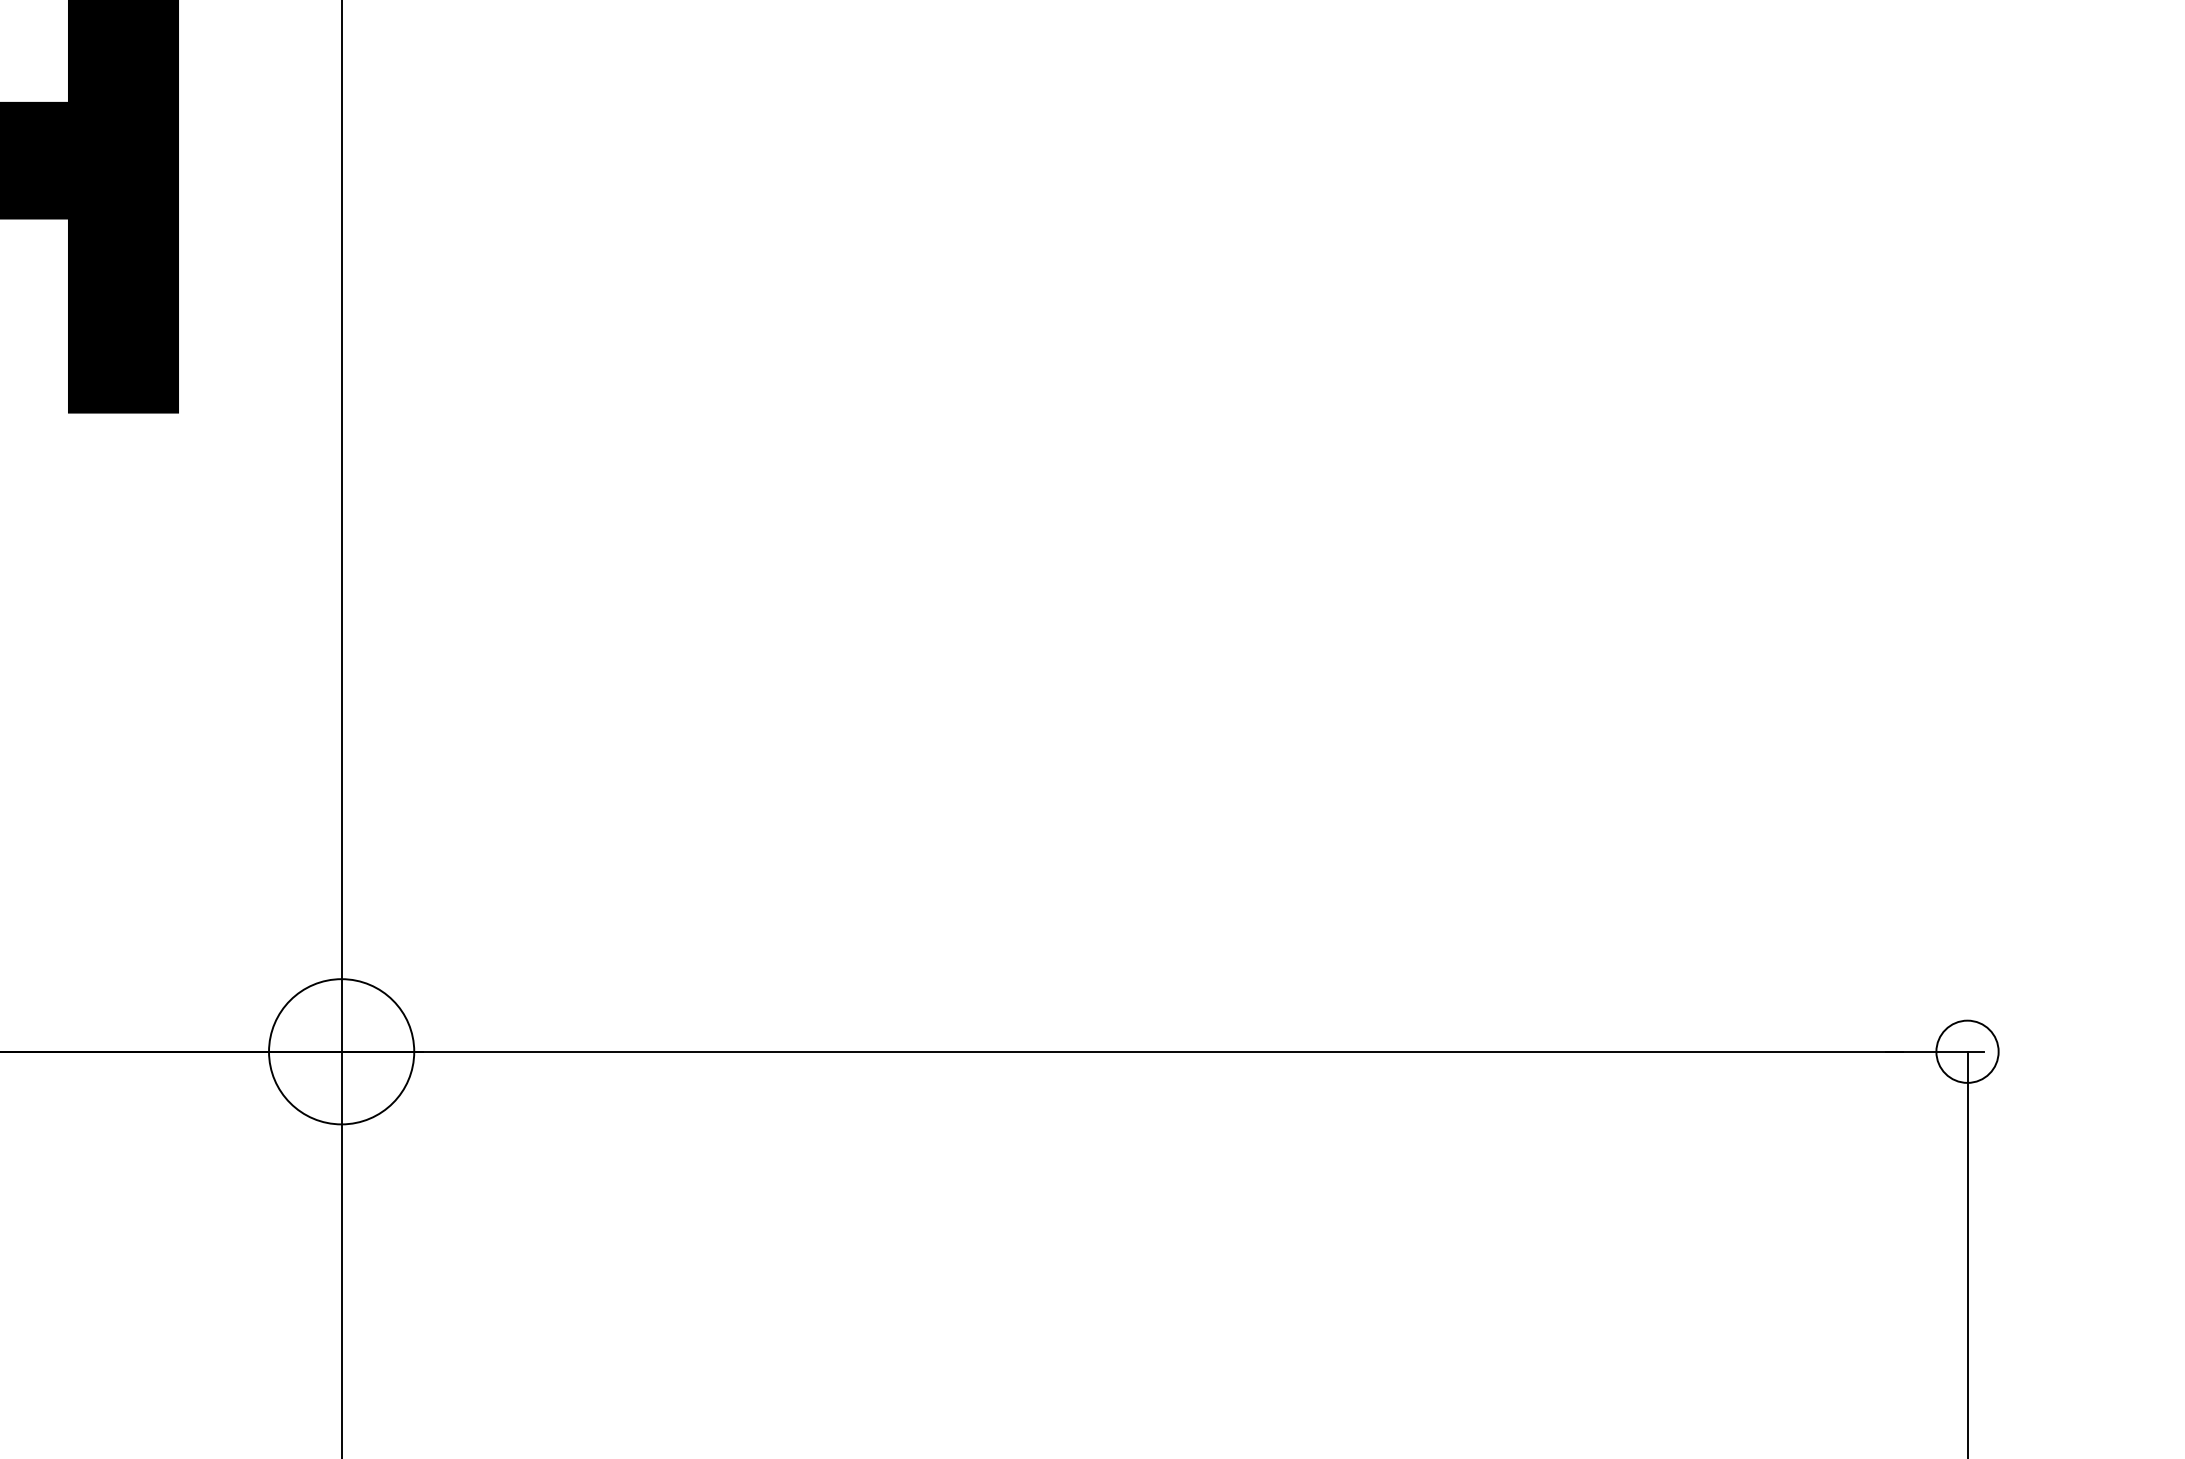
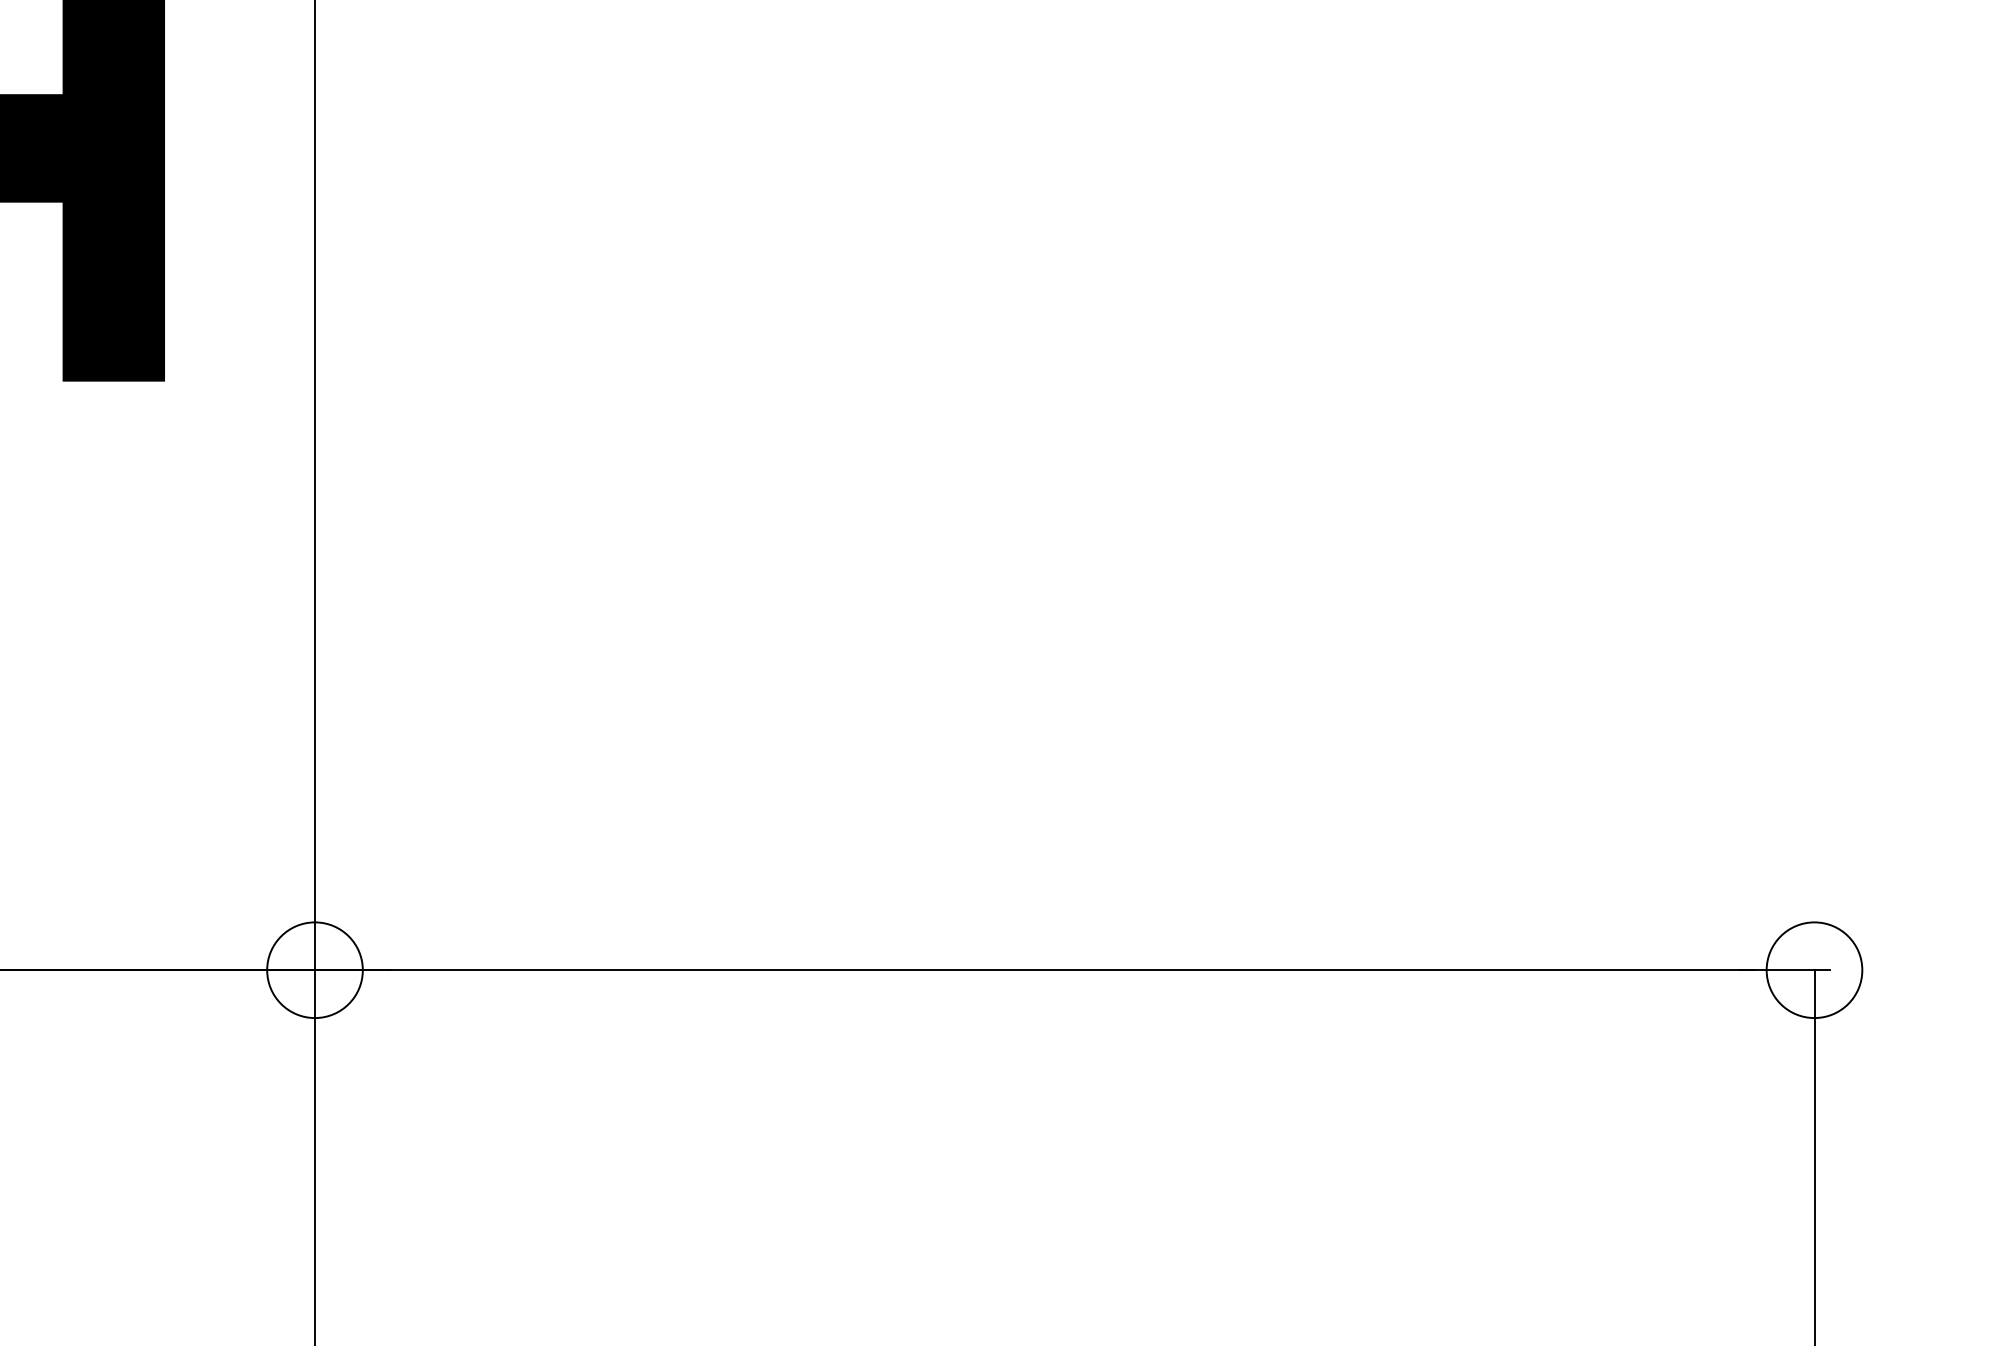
circle: (341, 1052) -> (314, 970), size x0.71
circle: (1967, 1052) -> (1814, 970), size x1.67

